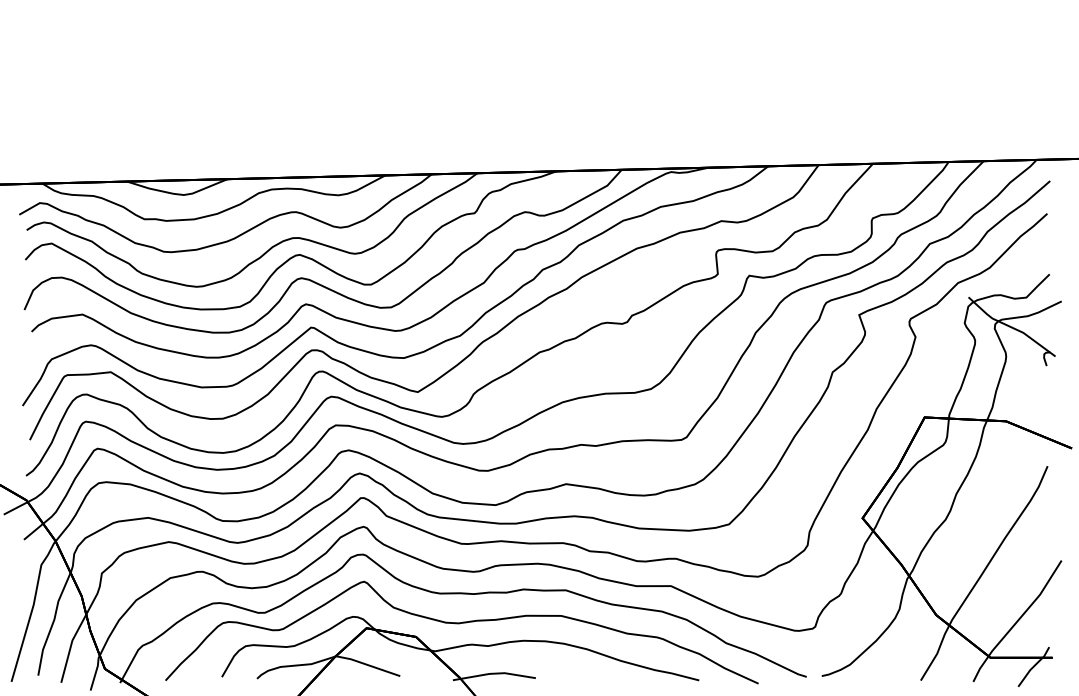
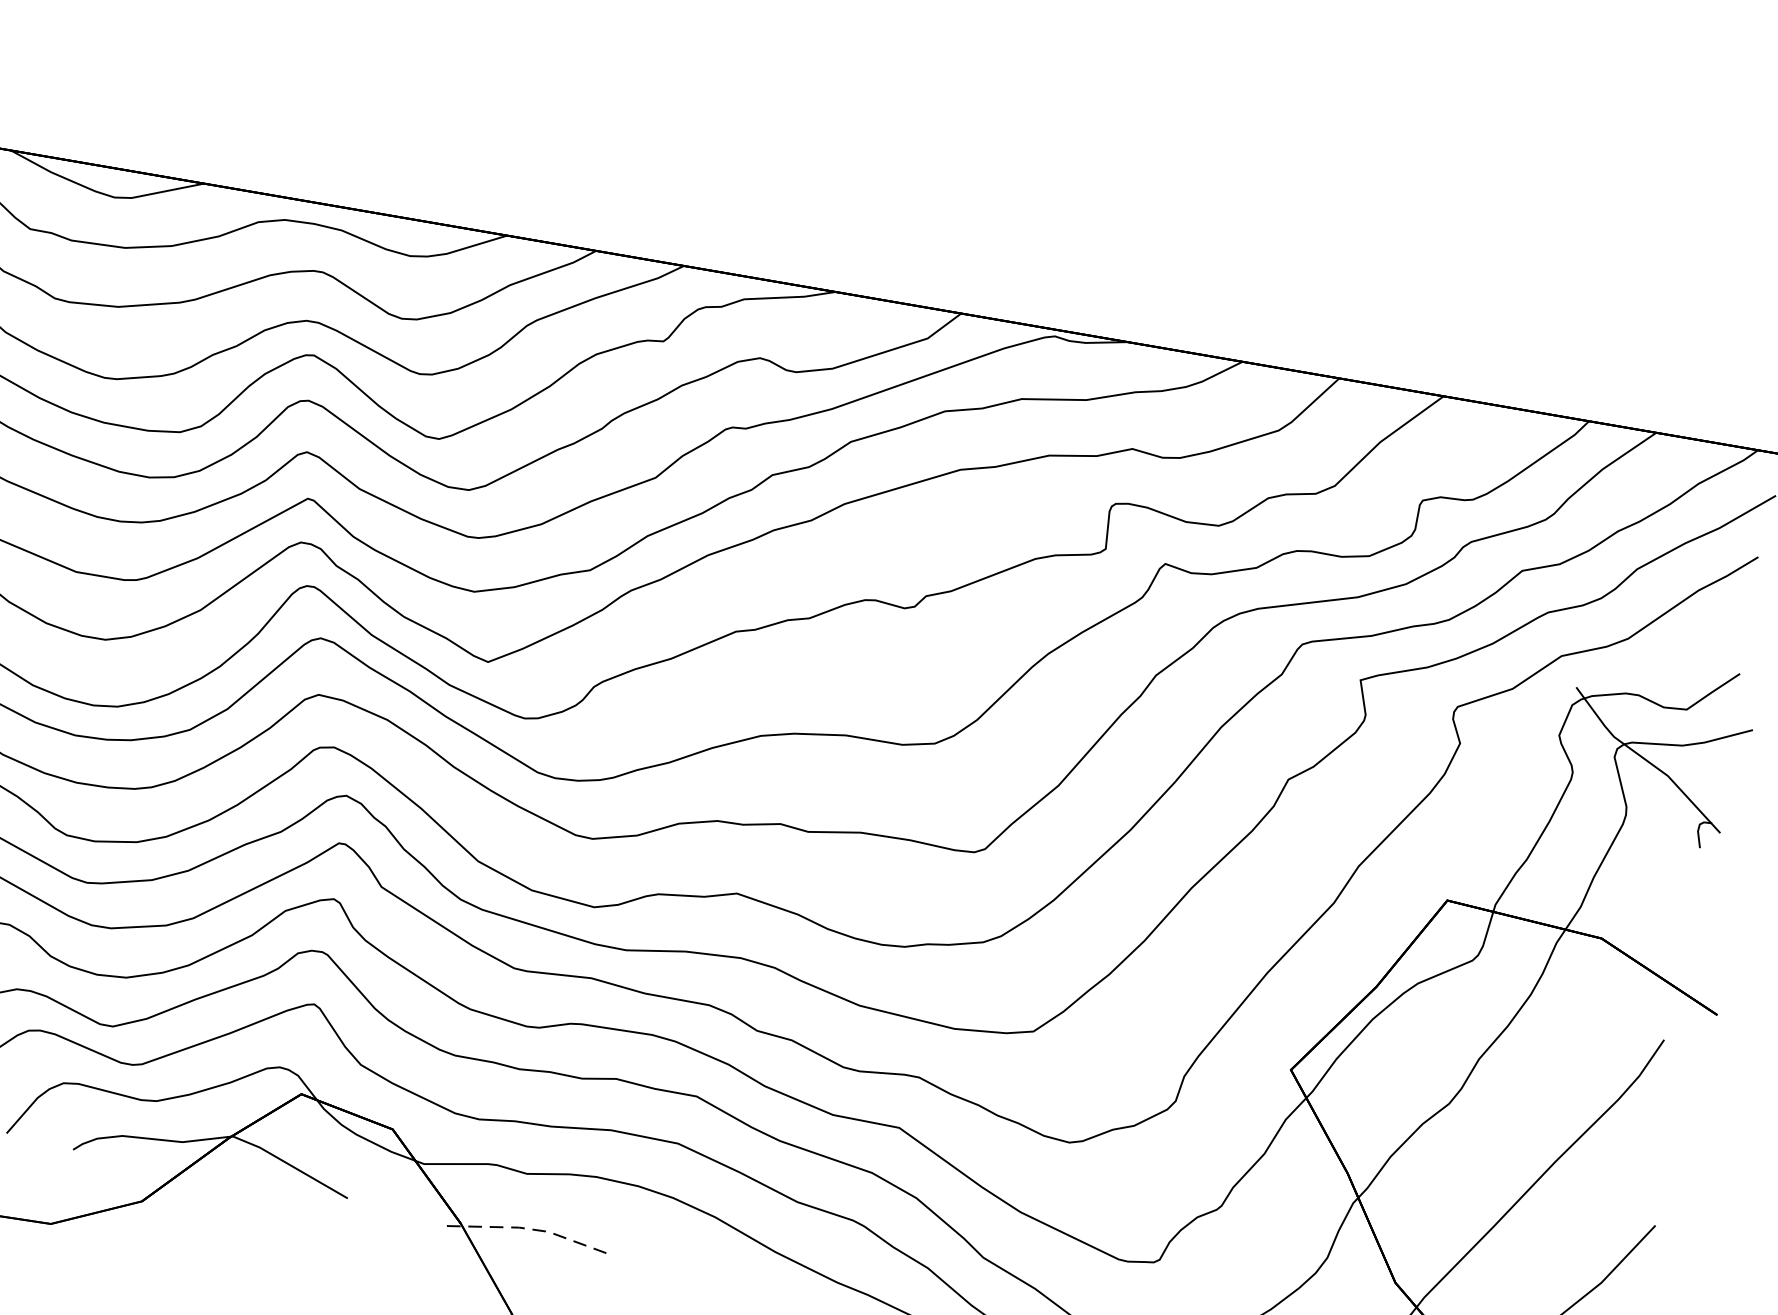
line: (494, 673) -> (528, 1228), solid -> dashed

